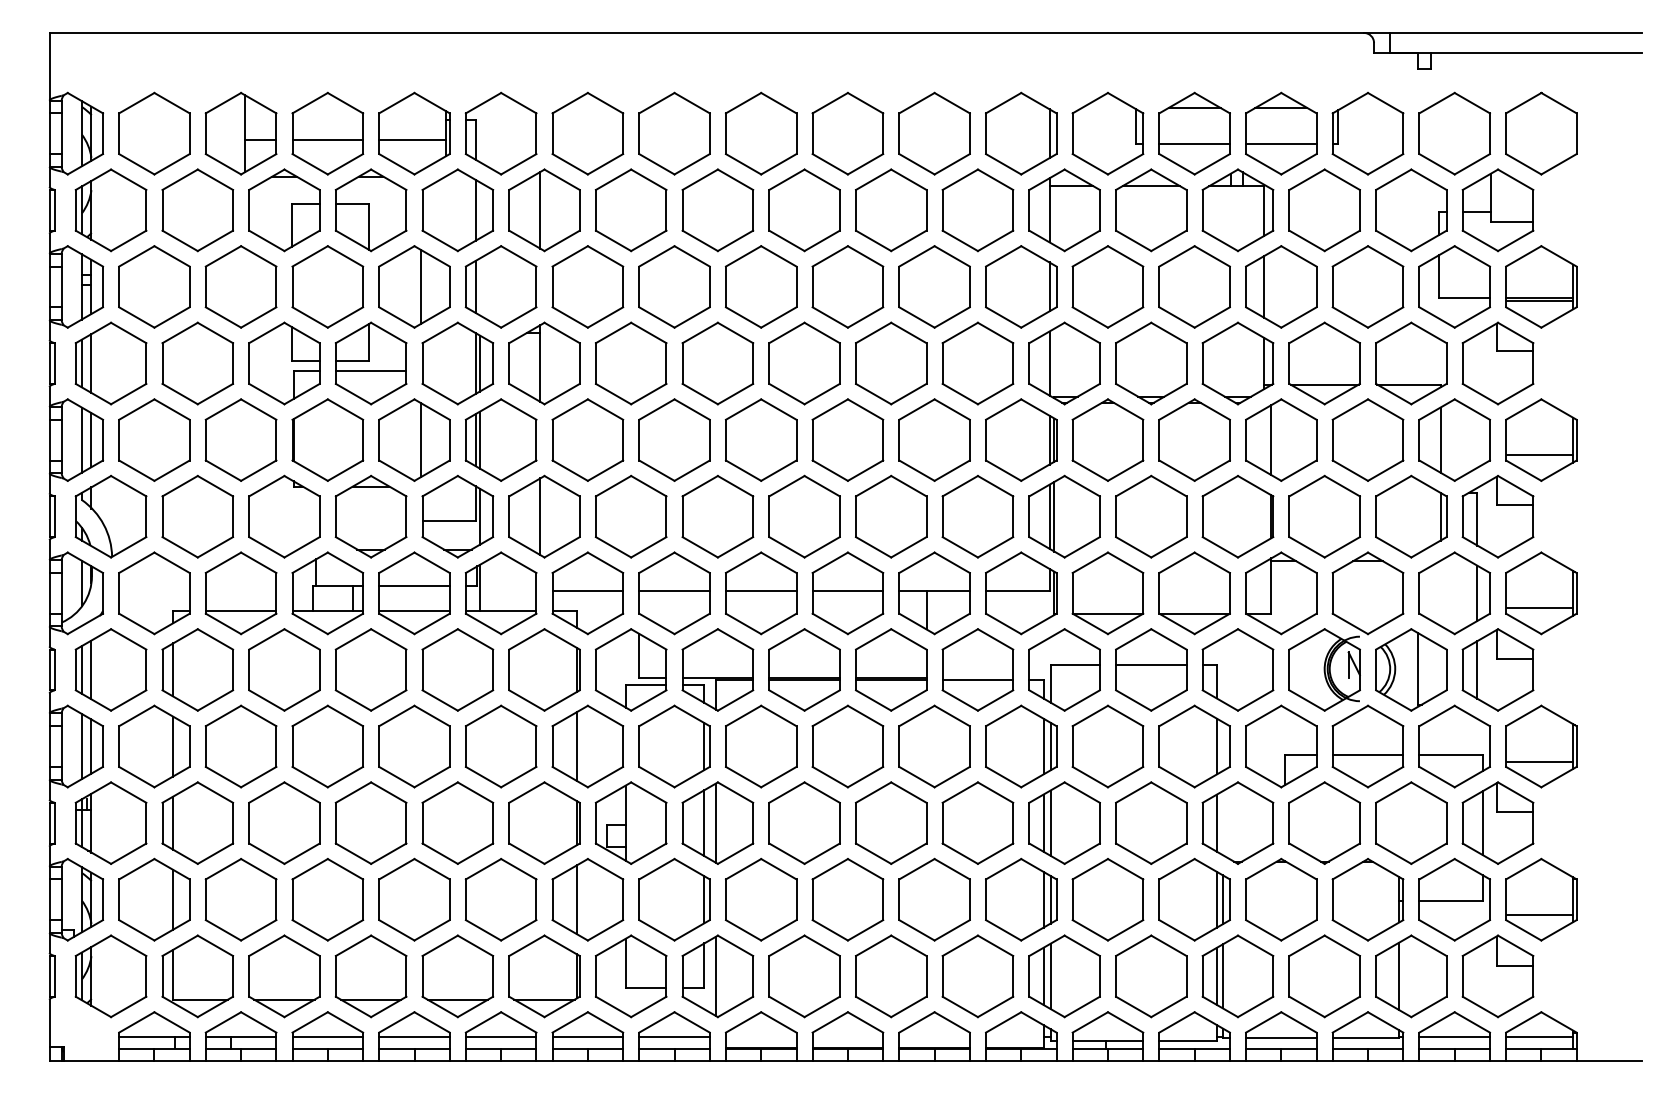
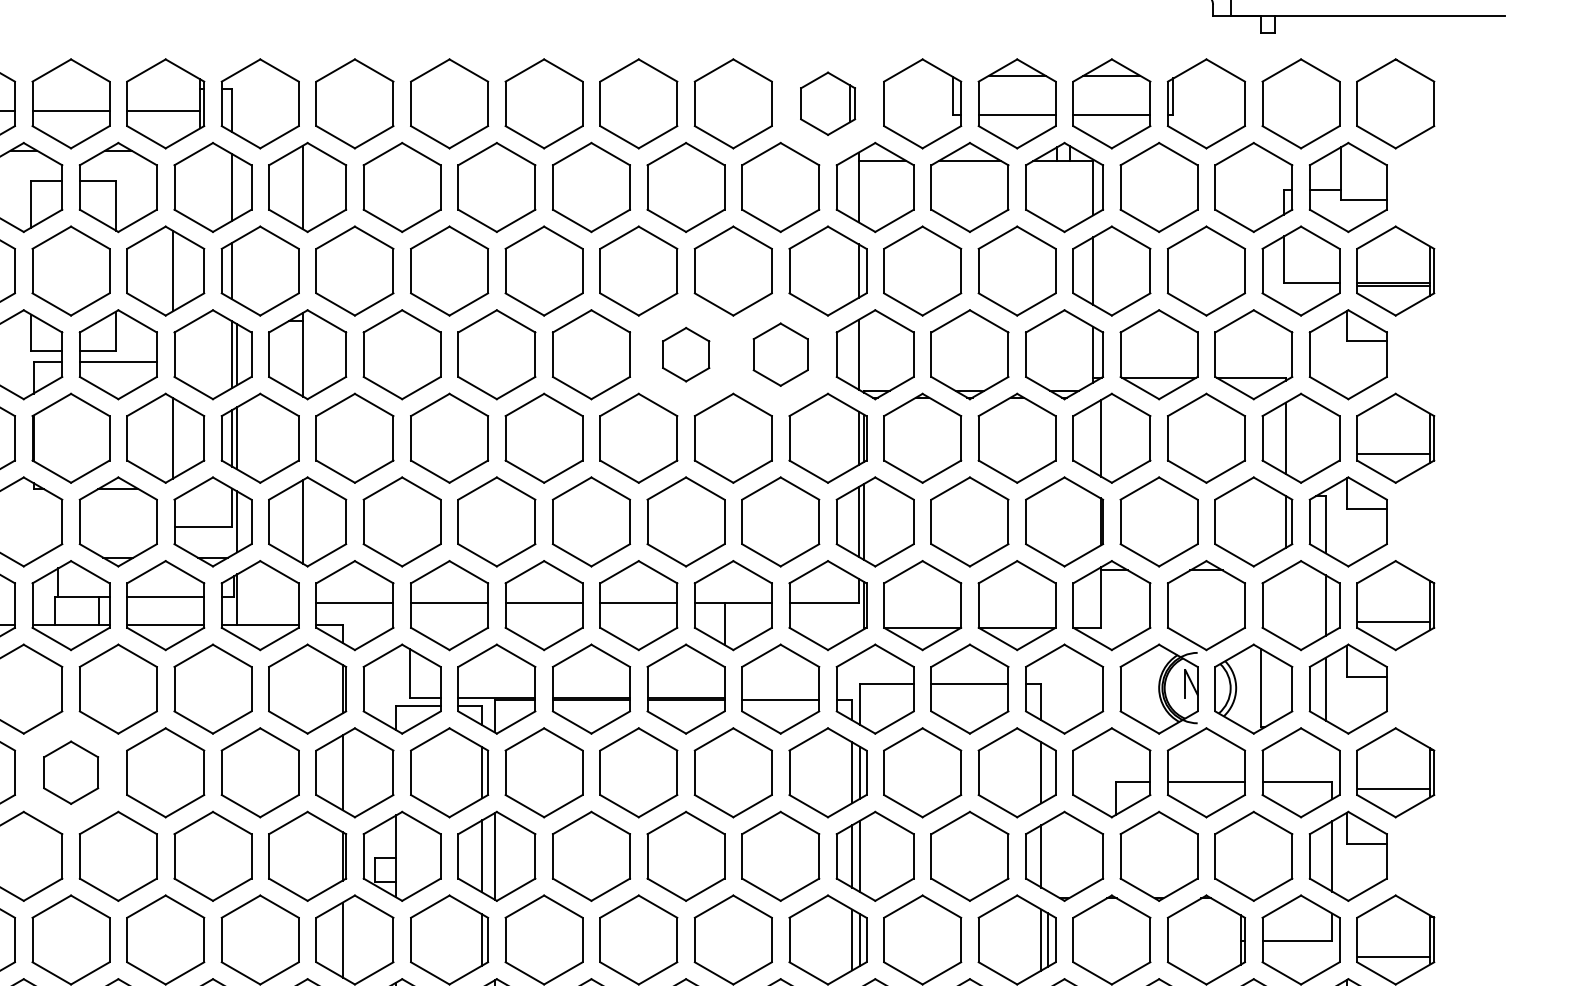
part: (1021, 133) -> (828, 103), size x0.7
part: (891, 363) -> (686, 354), size x0.6
part: (977, 363) -> (780, 354), size x0.7
part: (327, 746) -> (70, 772), size x0.7

